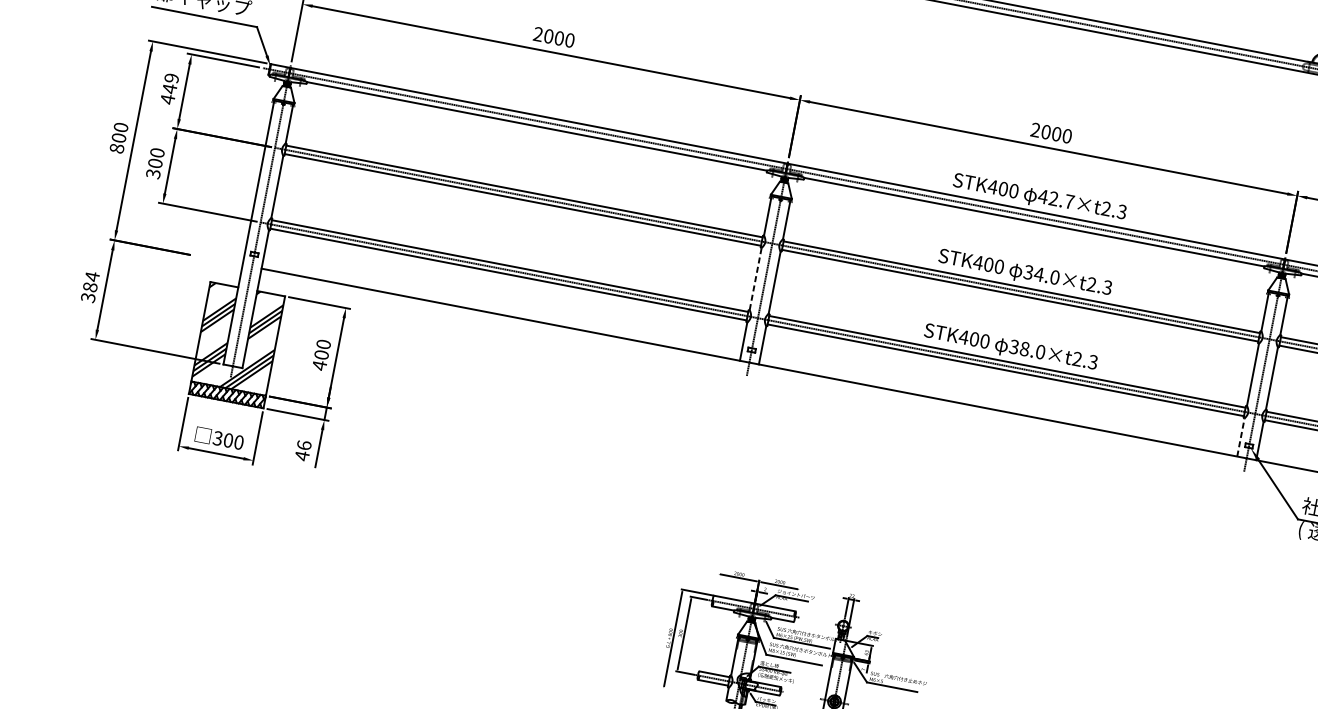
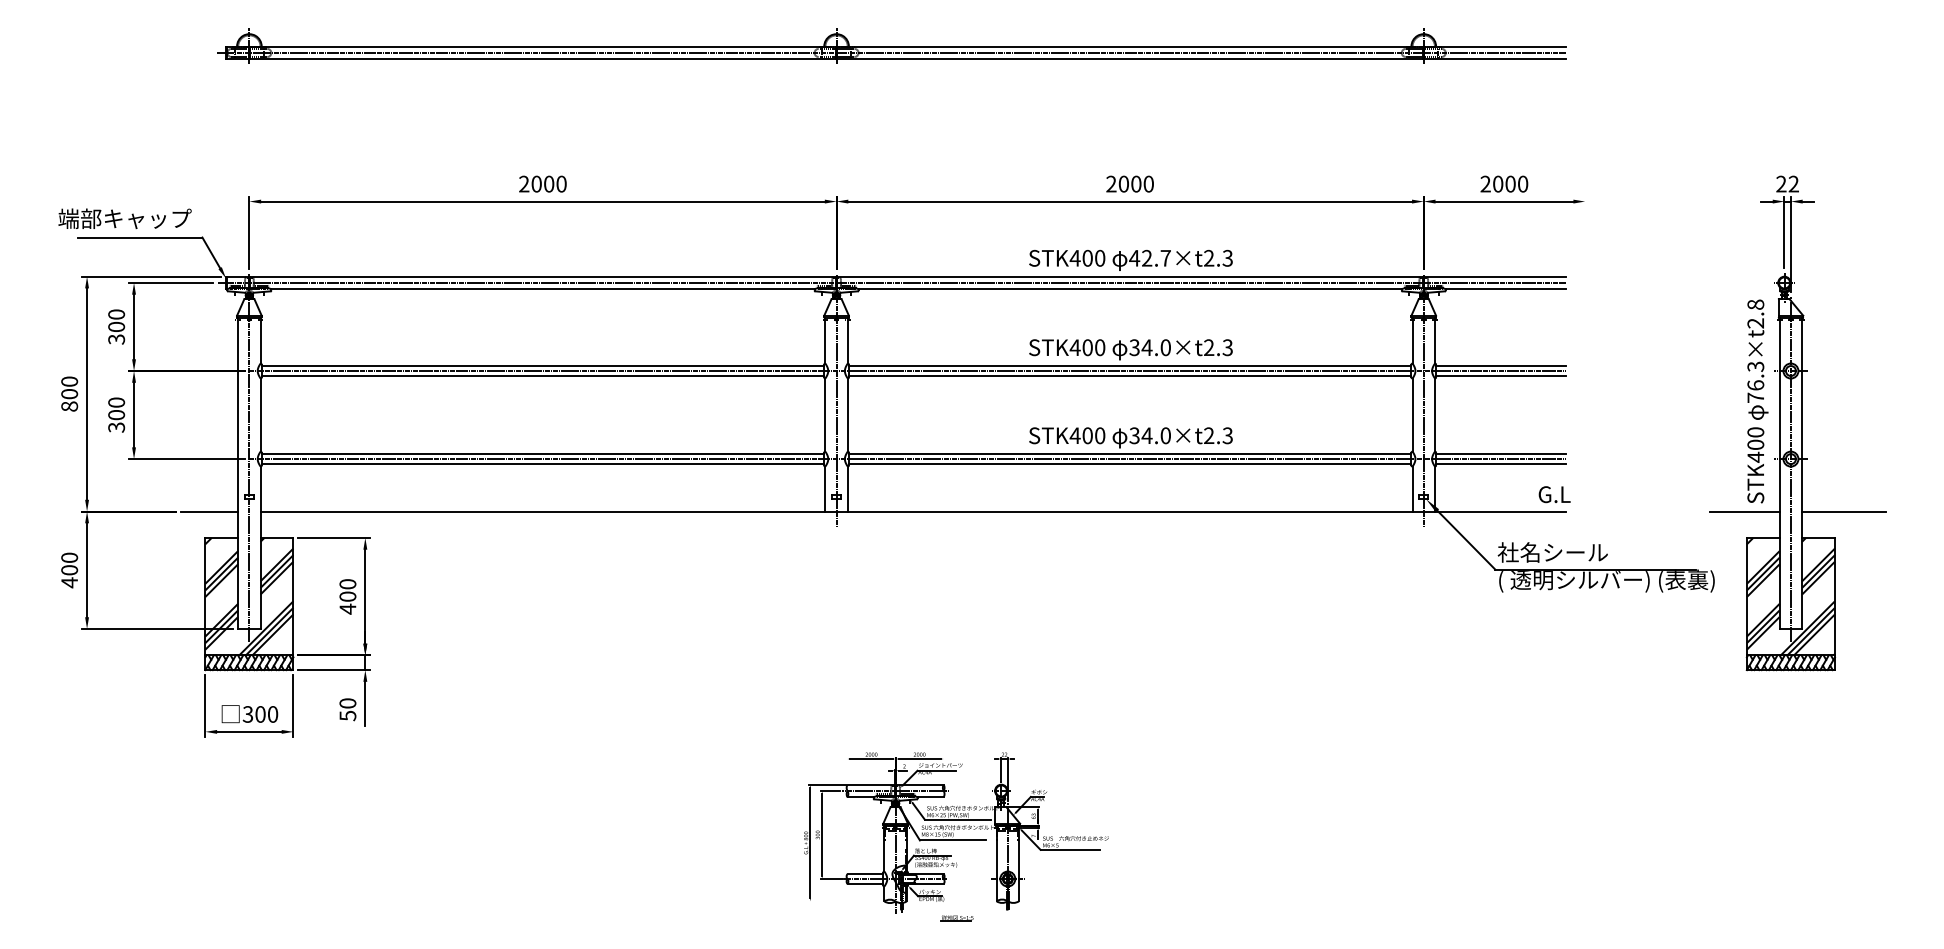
text: (169, 89) -> (116, 327), 449 -> 300
line: (218, 260) -> (209, 511), added
line: (755, 279) -> (825, 415), dashed -> solid
text: (90, 287) -> (69, 570), 384 -> 400
text: (1024, 348) -> (1146, 435), 38.0×t2.3 -> 34.0×t2.3
line: (1240, 437) -> (1412, 488), dashed -> solid
text: (302, 450) -> (347, 709), 46 -> 50

